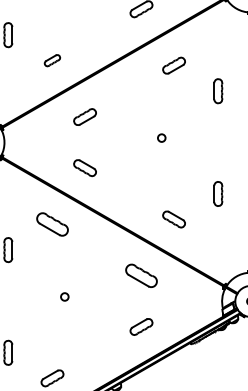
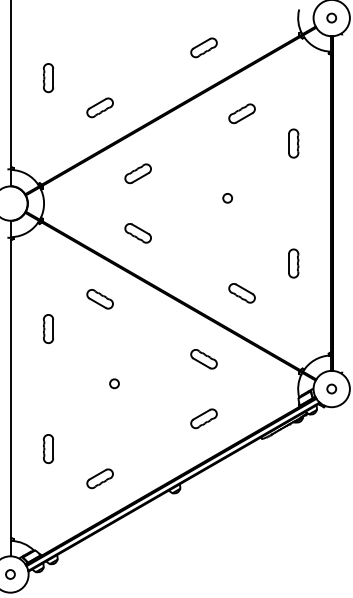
part: (51, 60) -> (99, 107), size x1.43
part: (51, 224) -> (99, 299), size x0.71
part: (141, 276) -> (203, 359), size x0.71

